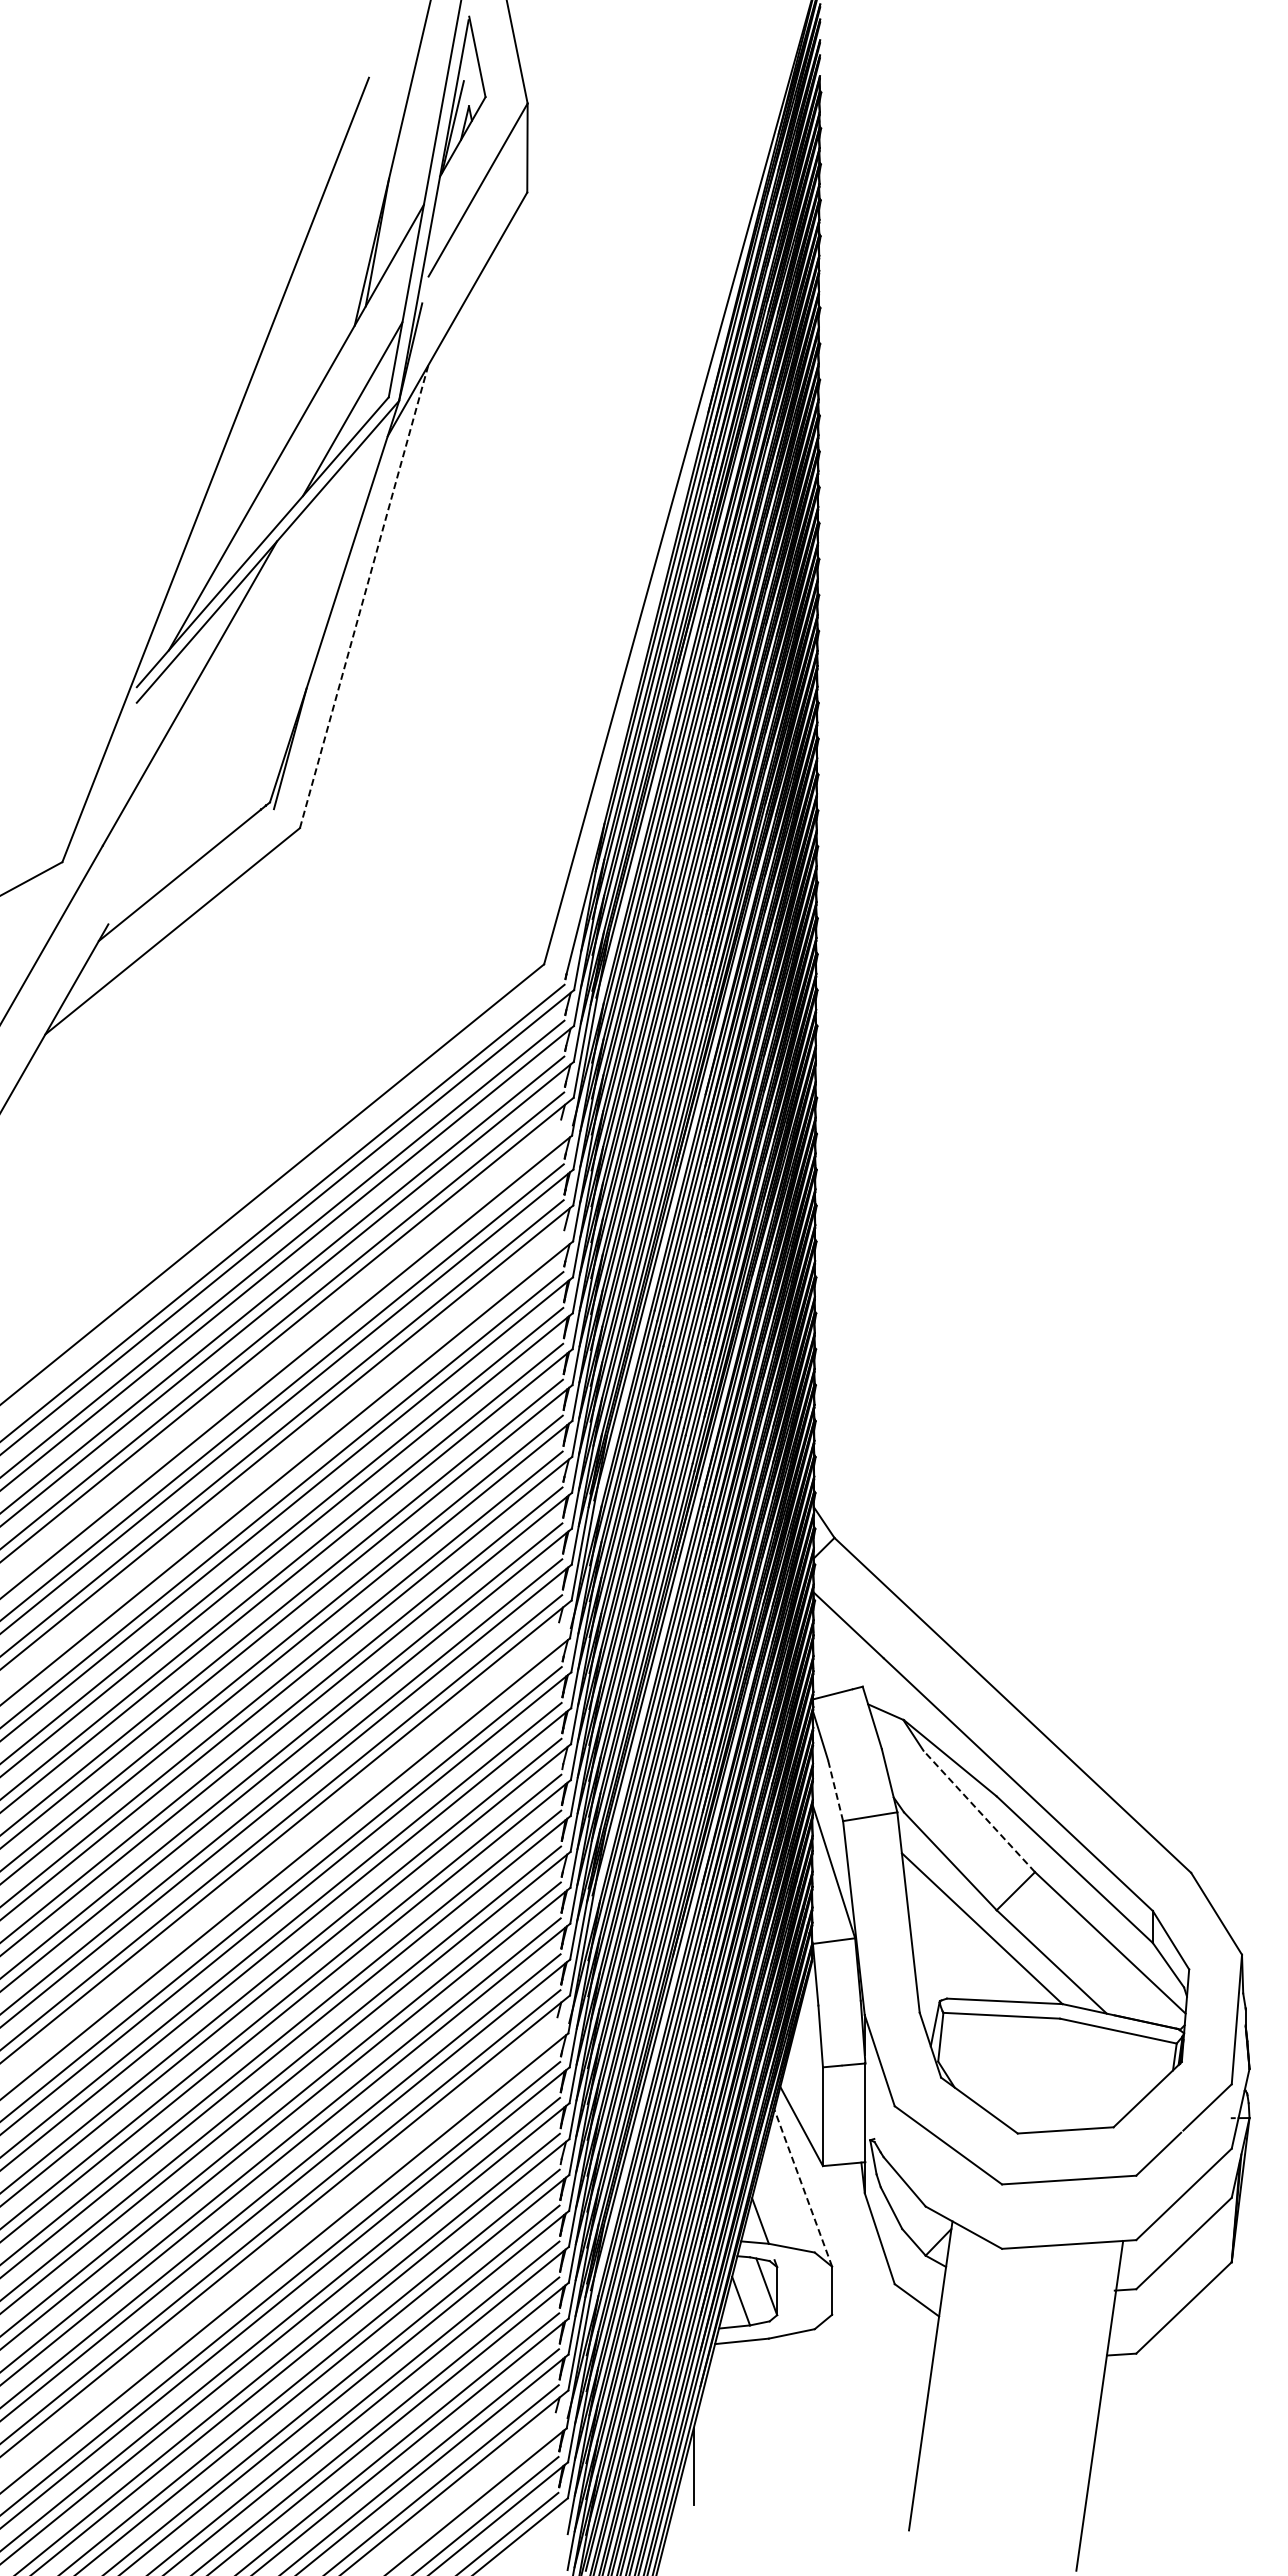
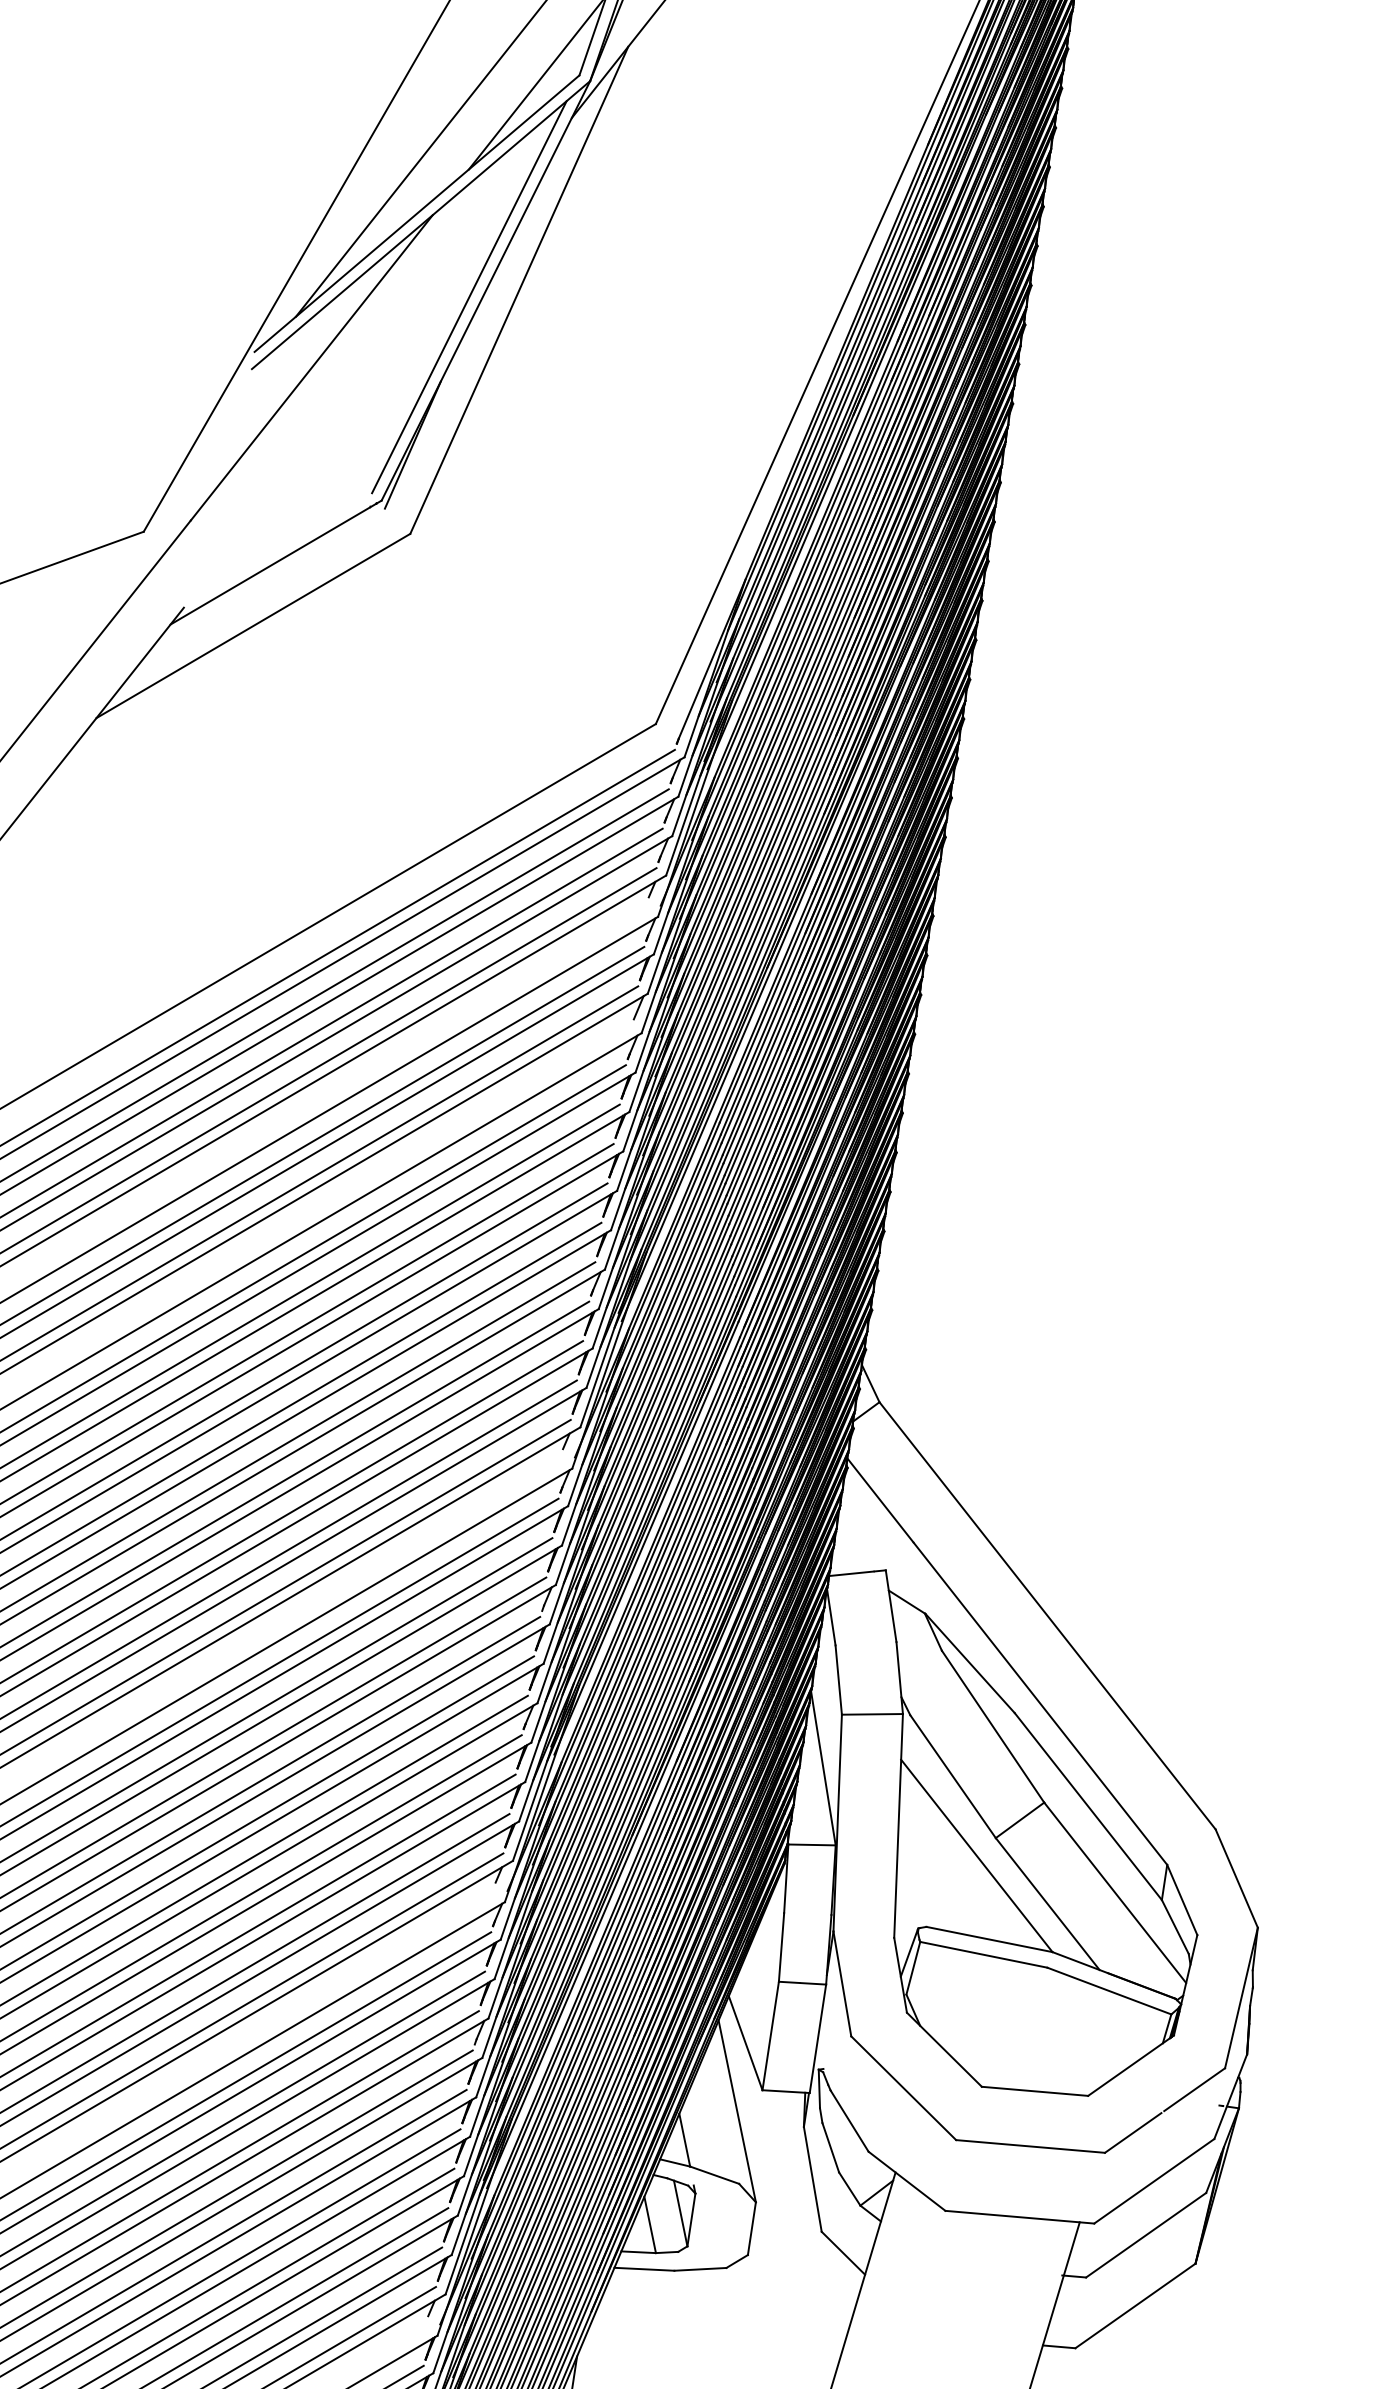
line: (364, 596) -> (519, 290), dashed -> solid
line: (320, 609) -> (469, 297), added
line: (835, 1790) -> (838, 1679), dashed -> solid
line: (978, 1811) -> (992, 1726), dashed -> solid
line: (803, 2188) -> (737, 2111), dashed -> solid

